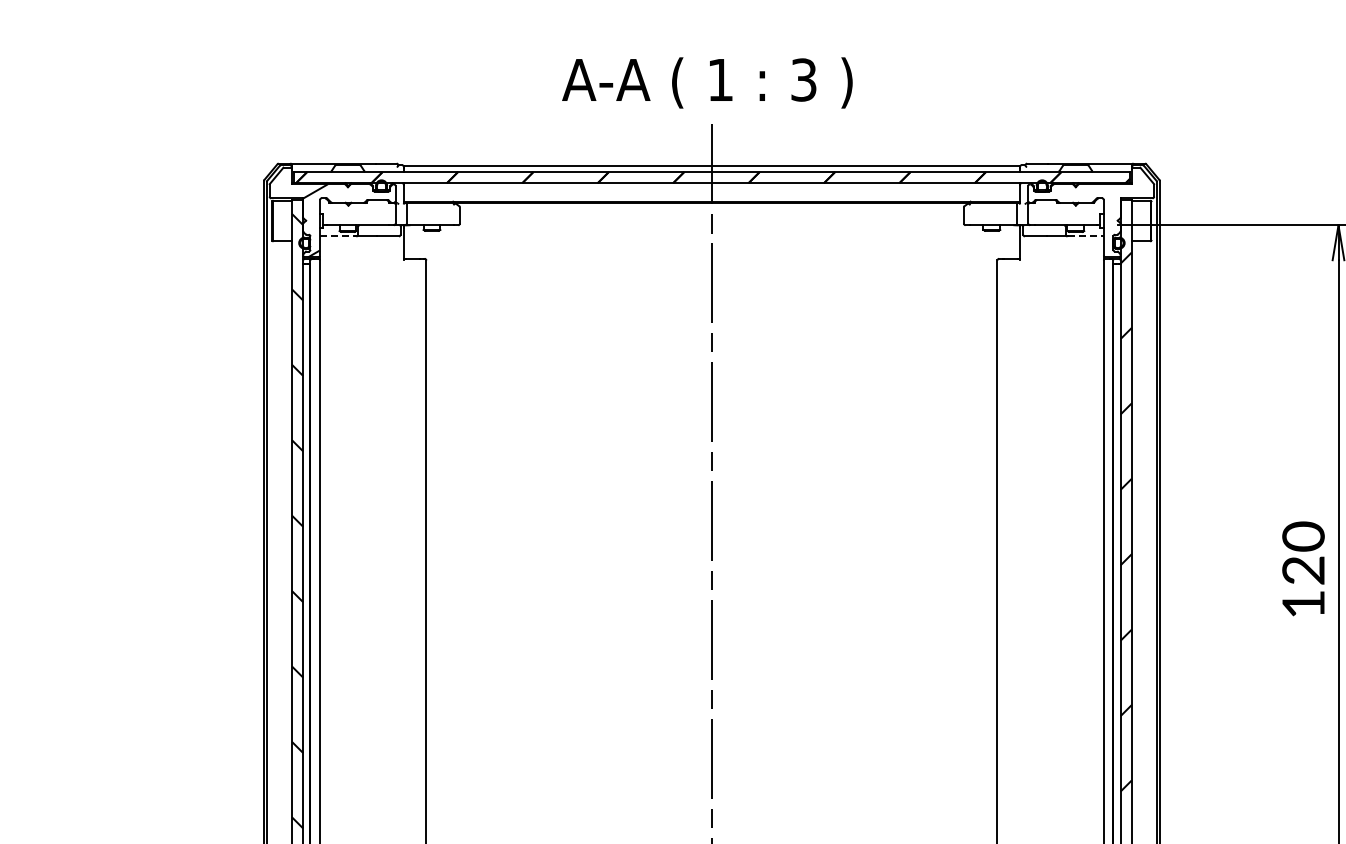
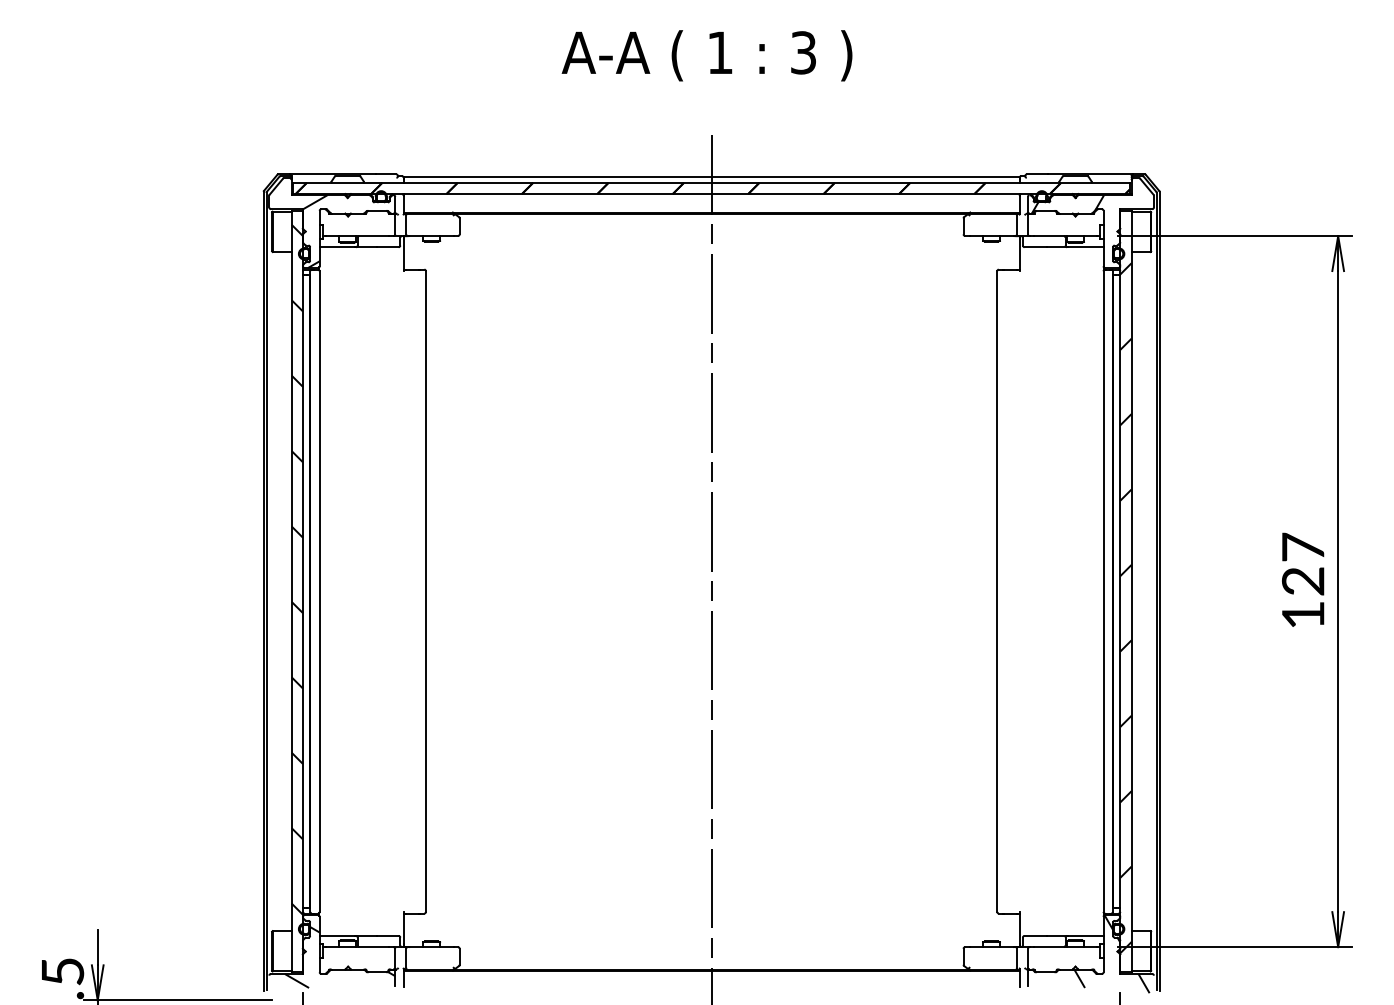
text: (706, 82) -> (706, 55), moved
hatch: (1067, 193) -> (1067, 204), added
line: (337, 236) -> (337, 247), dashed -> solid
line: (1085, 236) -> (1085, 247), dashed -> solid
text: (1302, 536) -> (1302, 547), 120 -> 127

